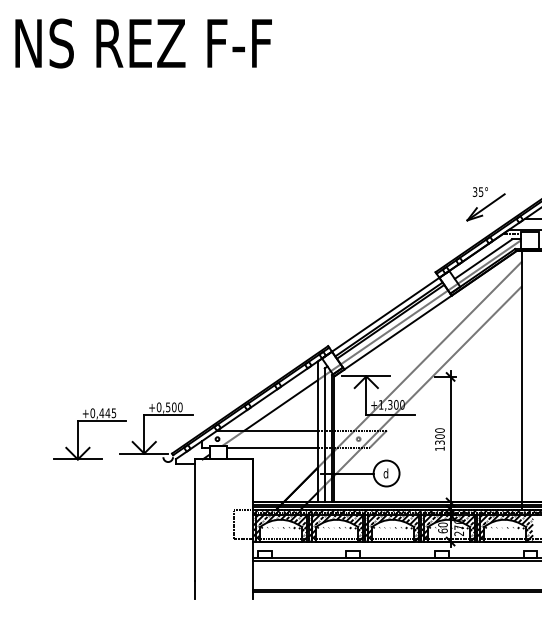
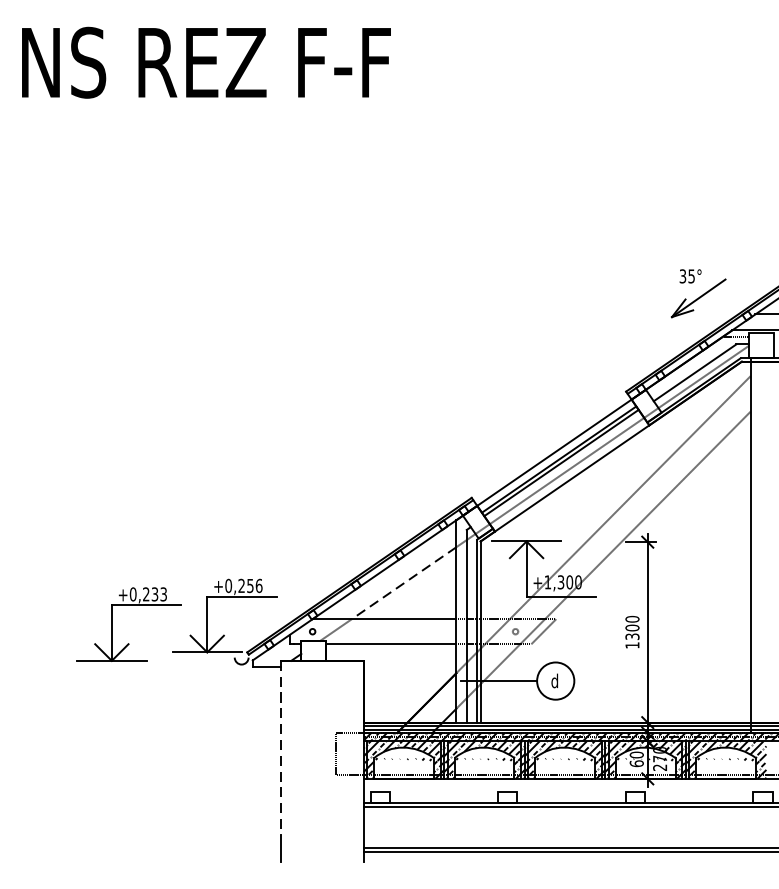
line: (280, 405) -> (403, 583), solid -> dashed
text: (174, 407) -> (250, 586), +0,500 -> +0,256
text: (107, 413) -> (154, 594), +0,445 -> +0,233
line: (195, 520) -> (280, 748), solid -> dashed

